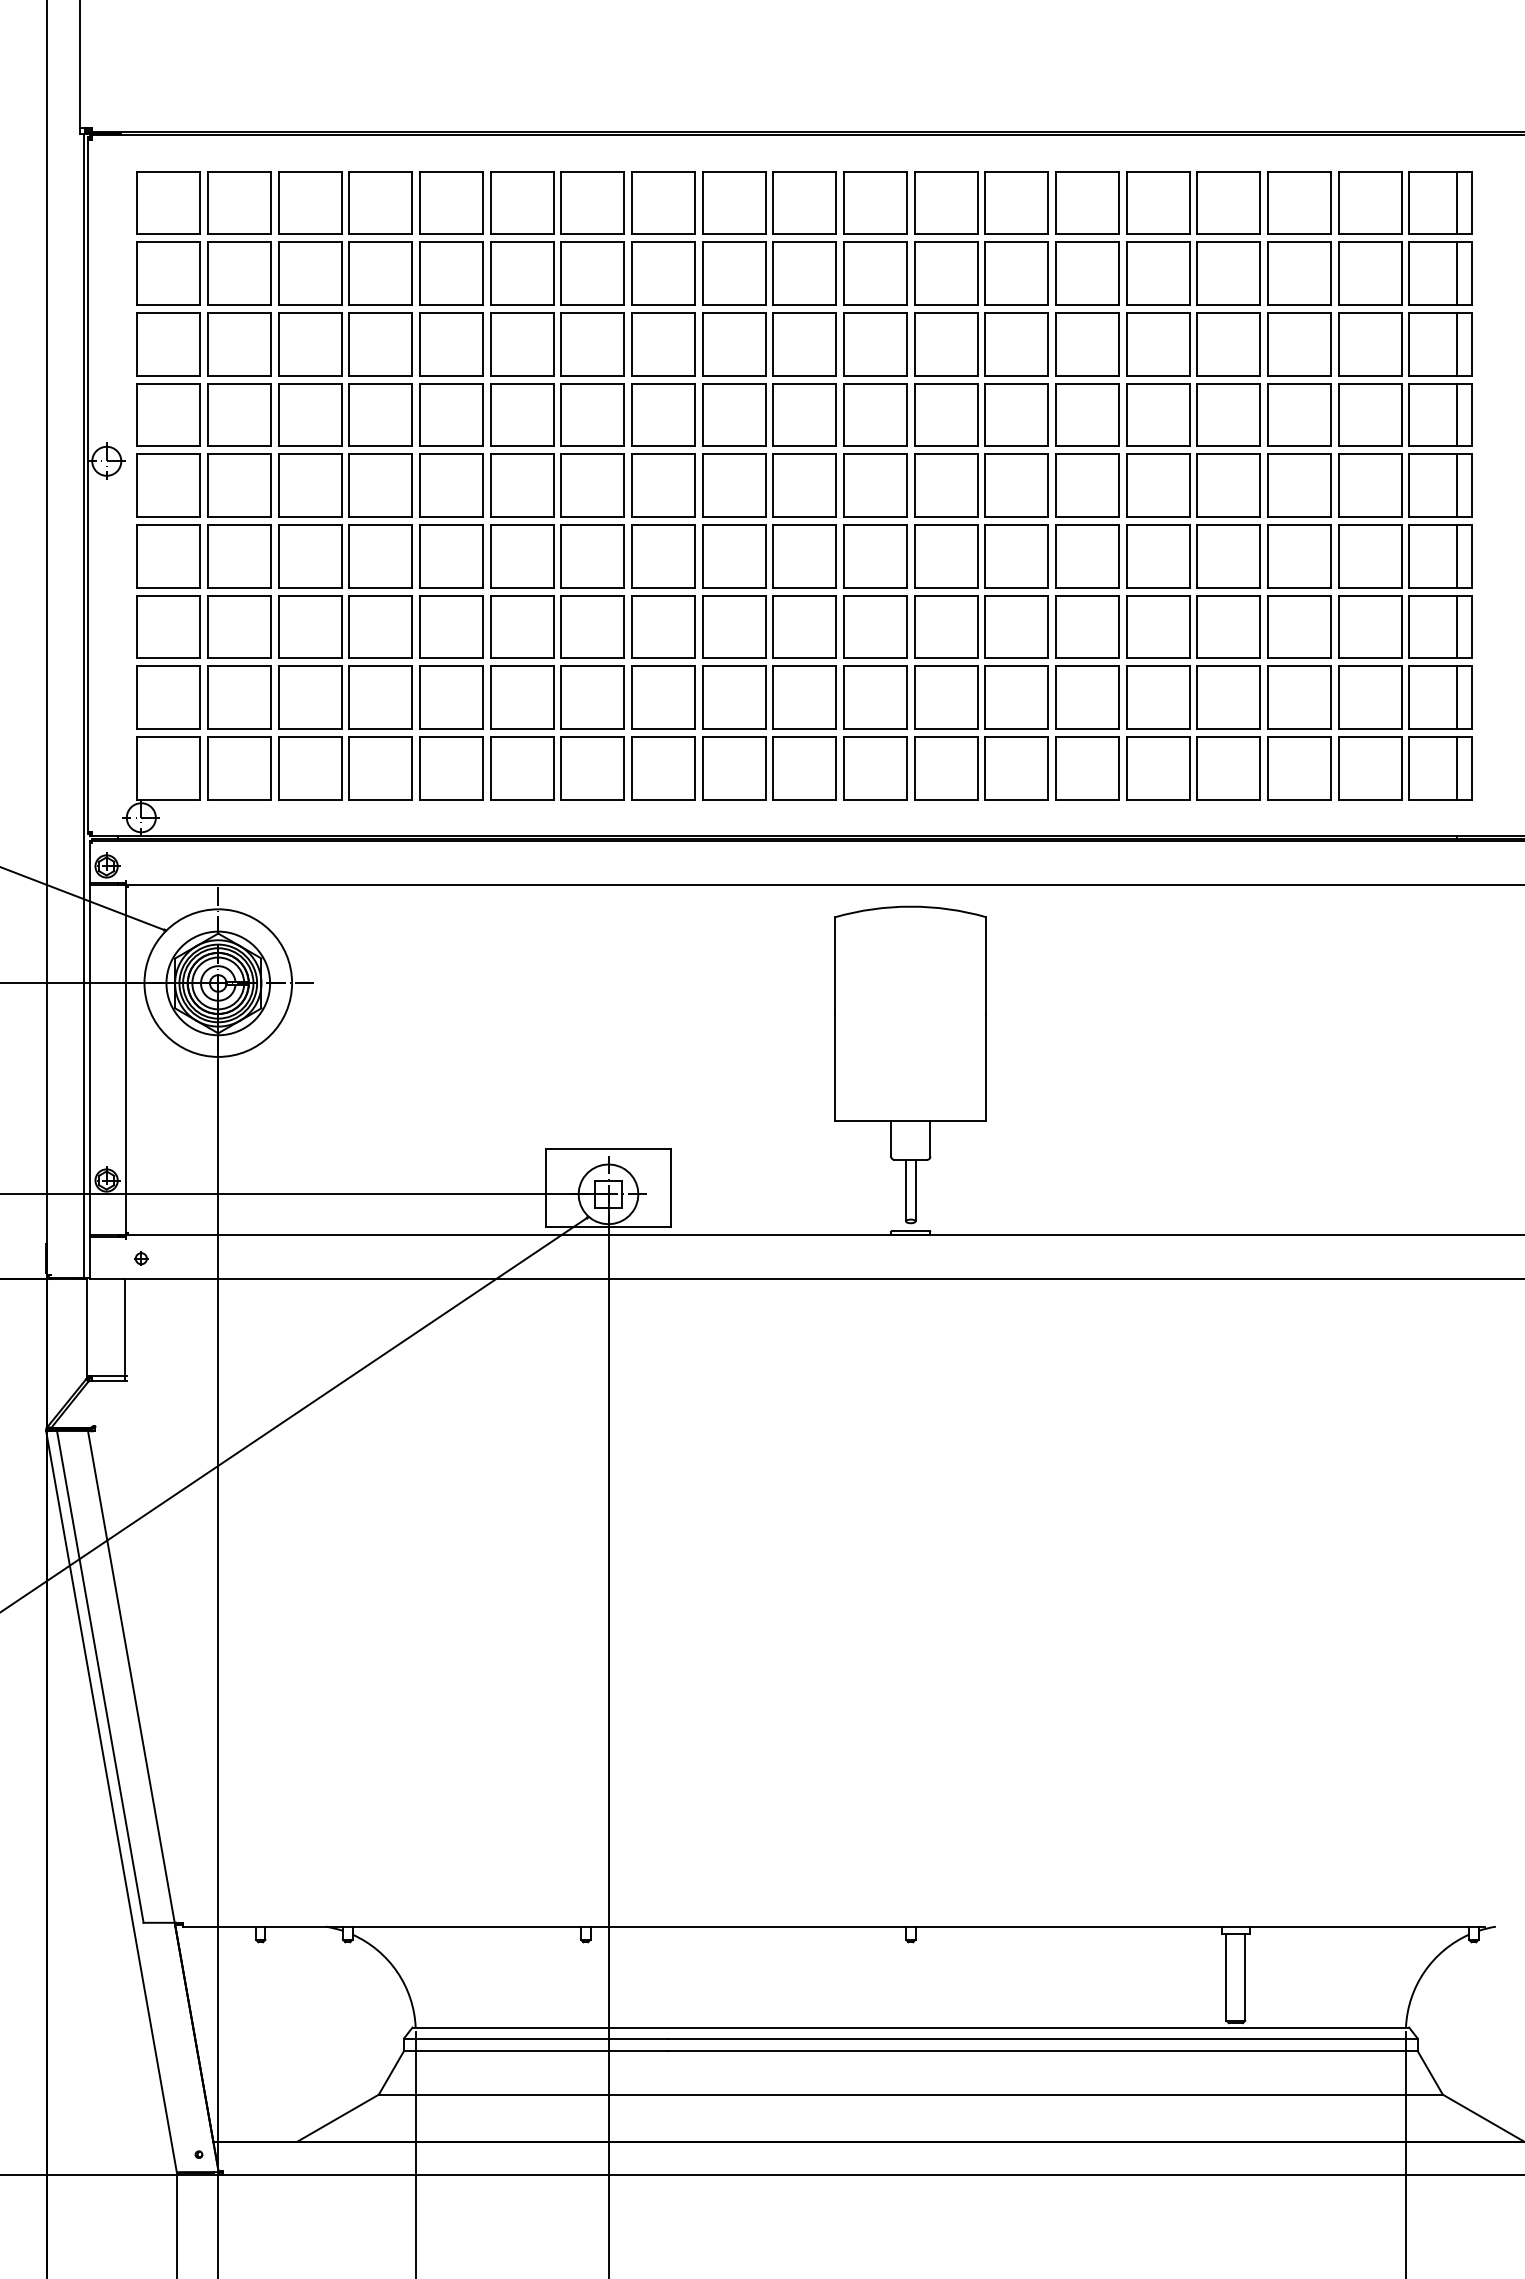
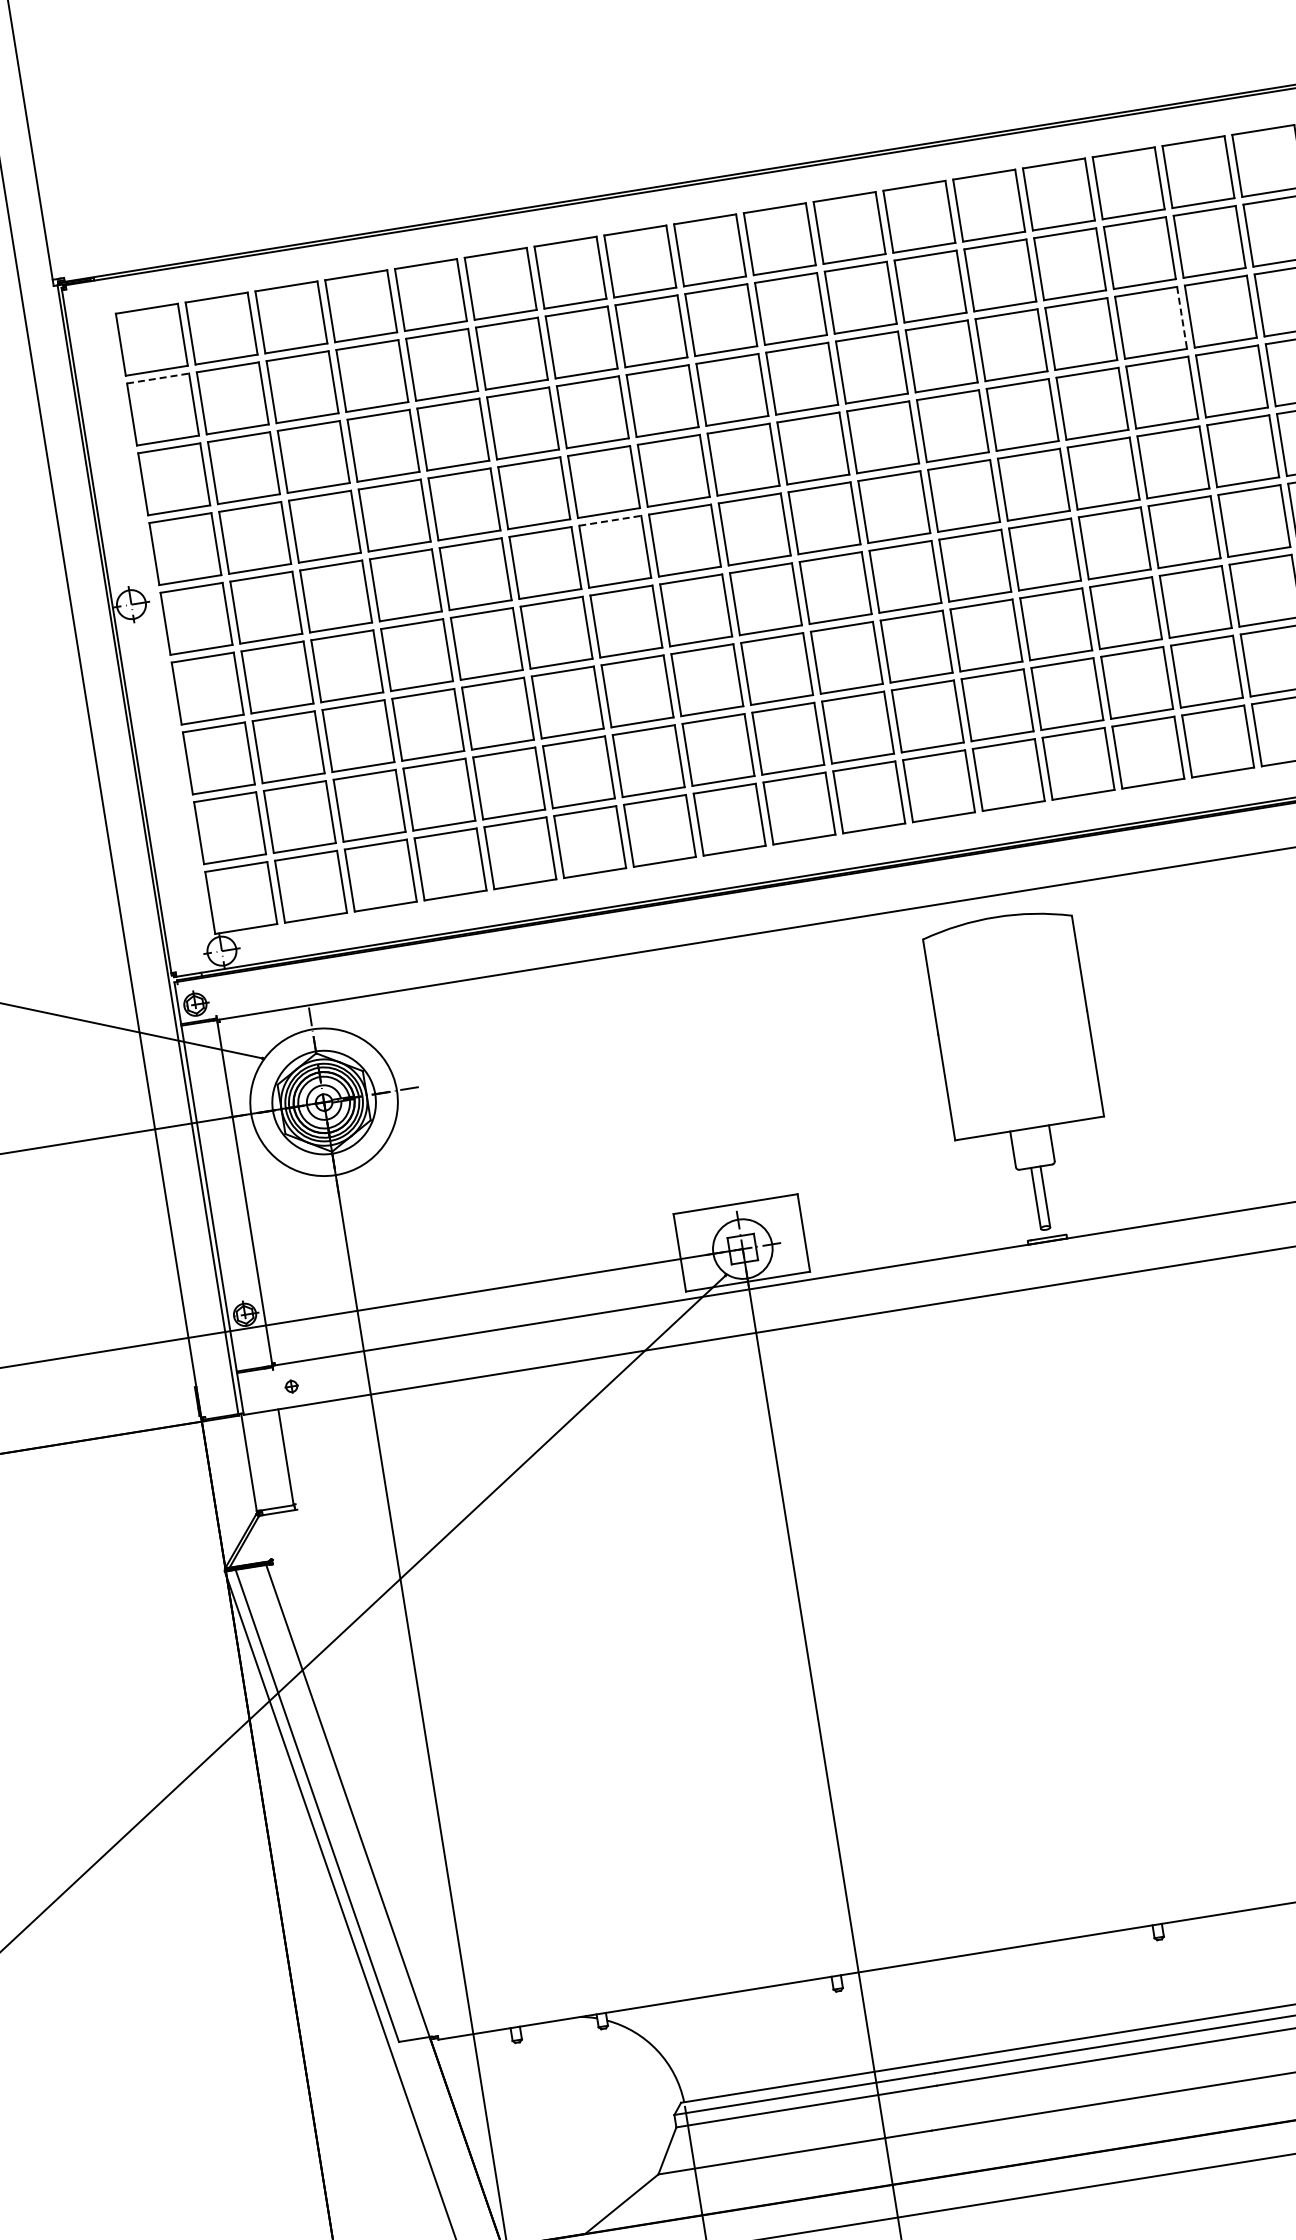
line: (169, 242) -> (158, 378), solid -> dashed
line: (1189, 344) -> (1182, 318), solid -> dashed
line: (593, 454) -> (610, 520), solid -> dashed

